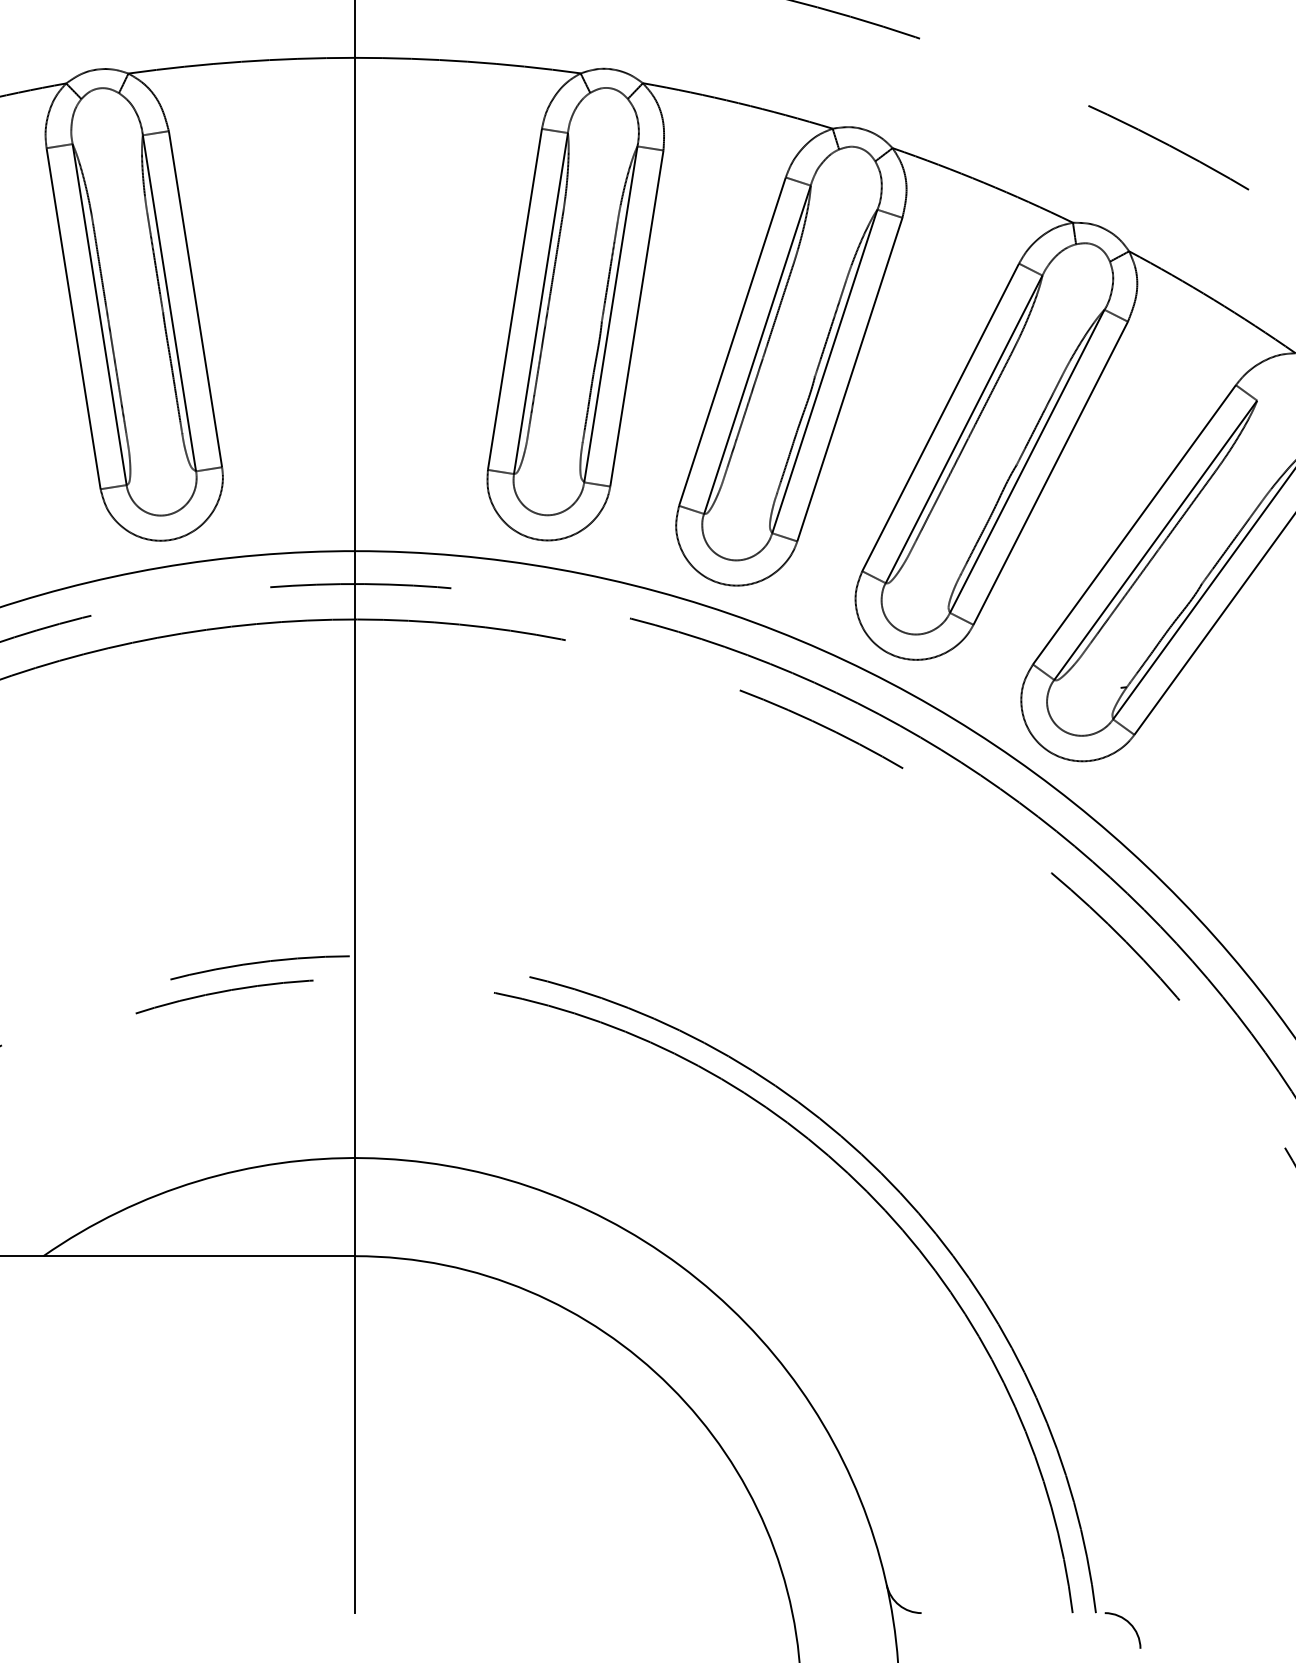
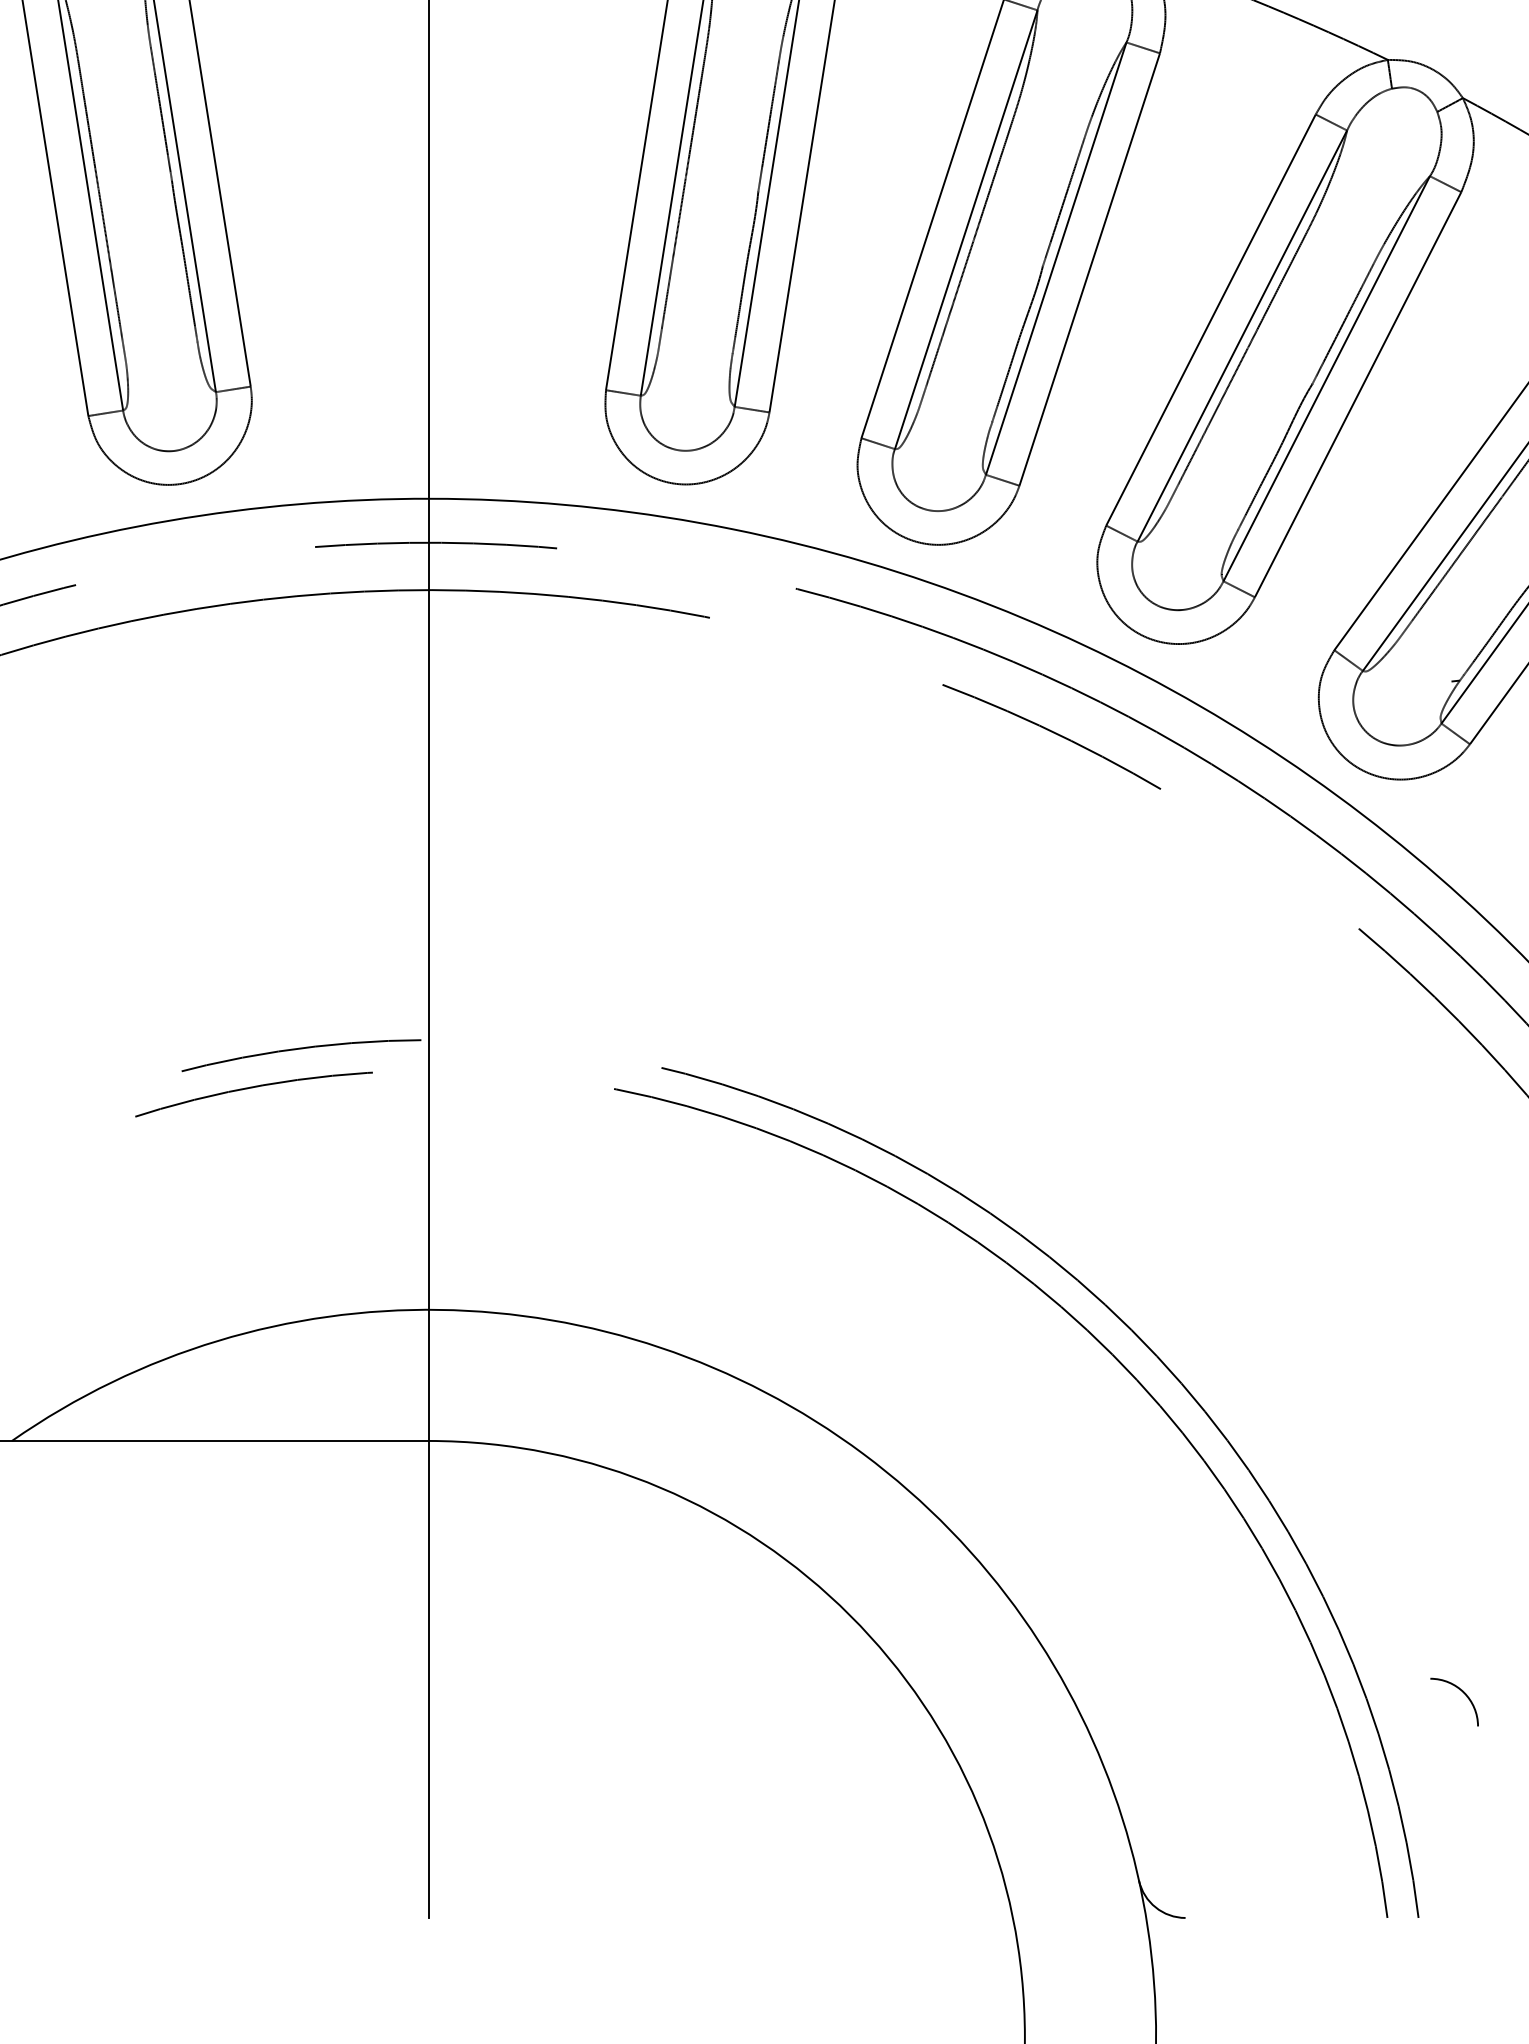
arc: (1128, 1623) -> (1462, 1692), moved

